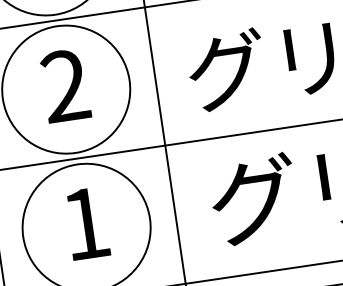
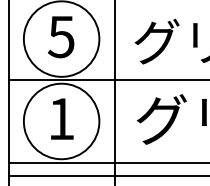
text: (63, 85) -> (60, 36), 2 -> 5

